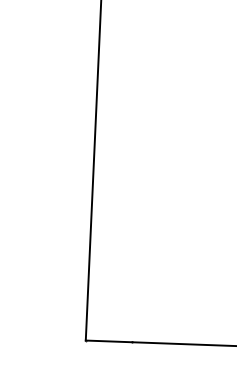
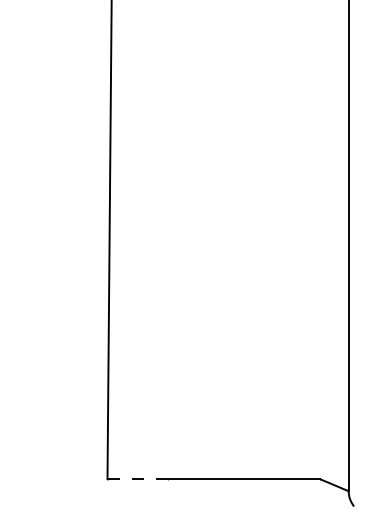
line: (109, 341) -> (138, 479), solid -> dashed

